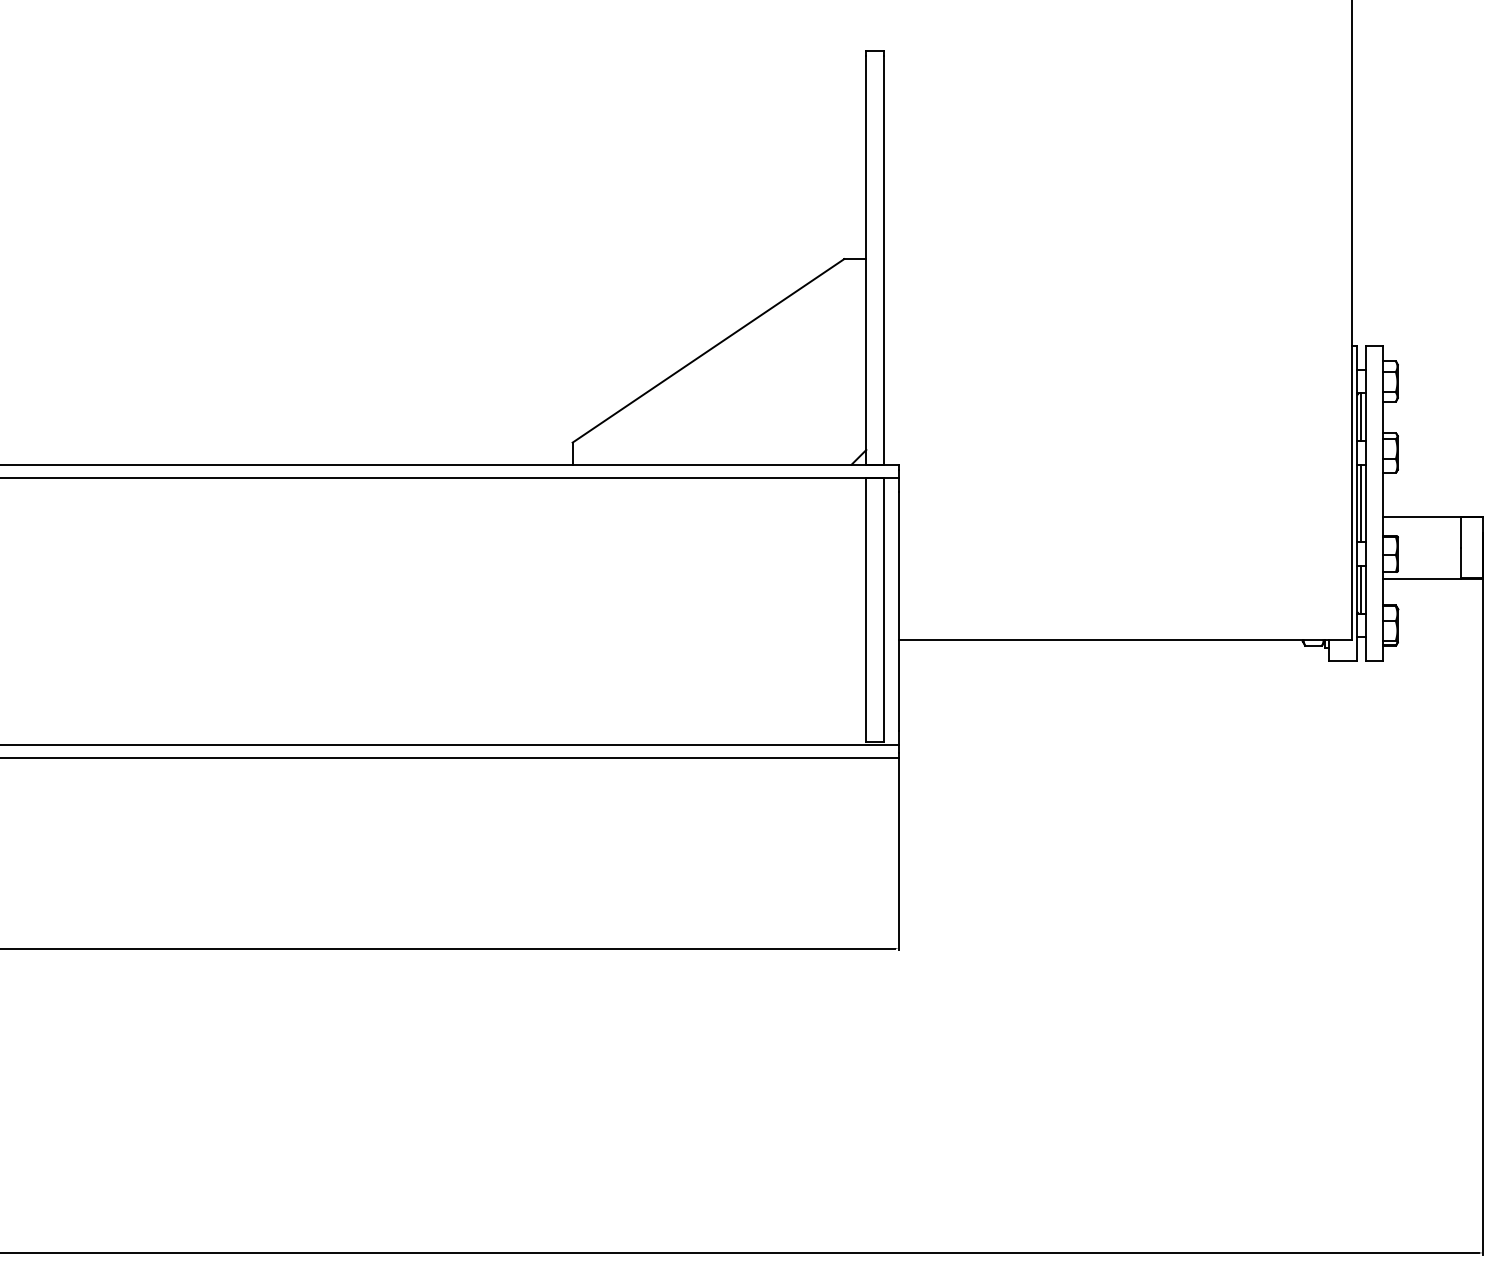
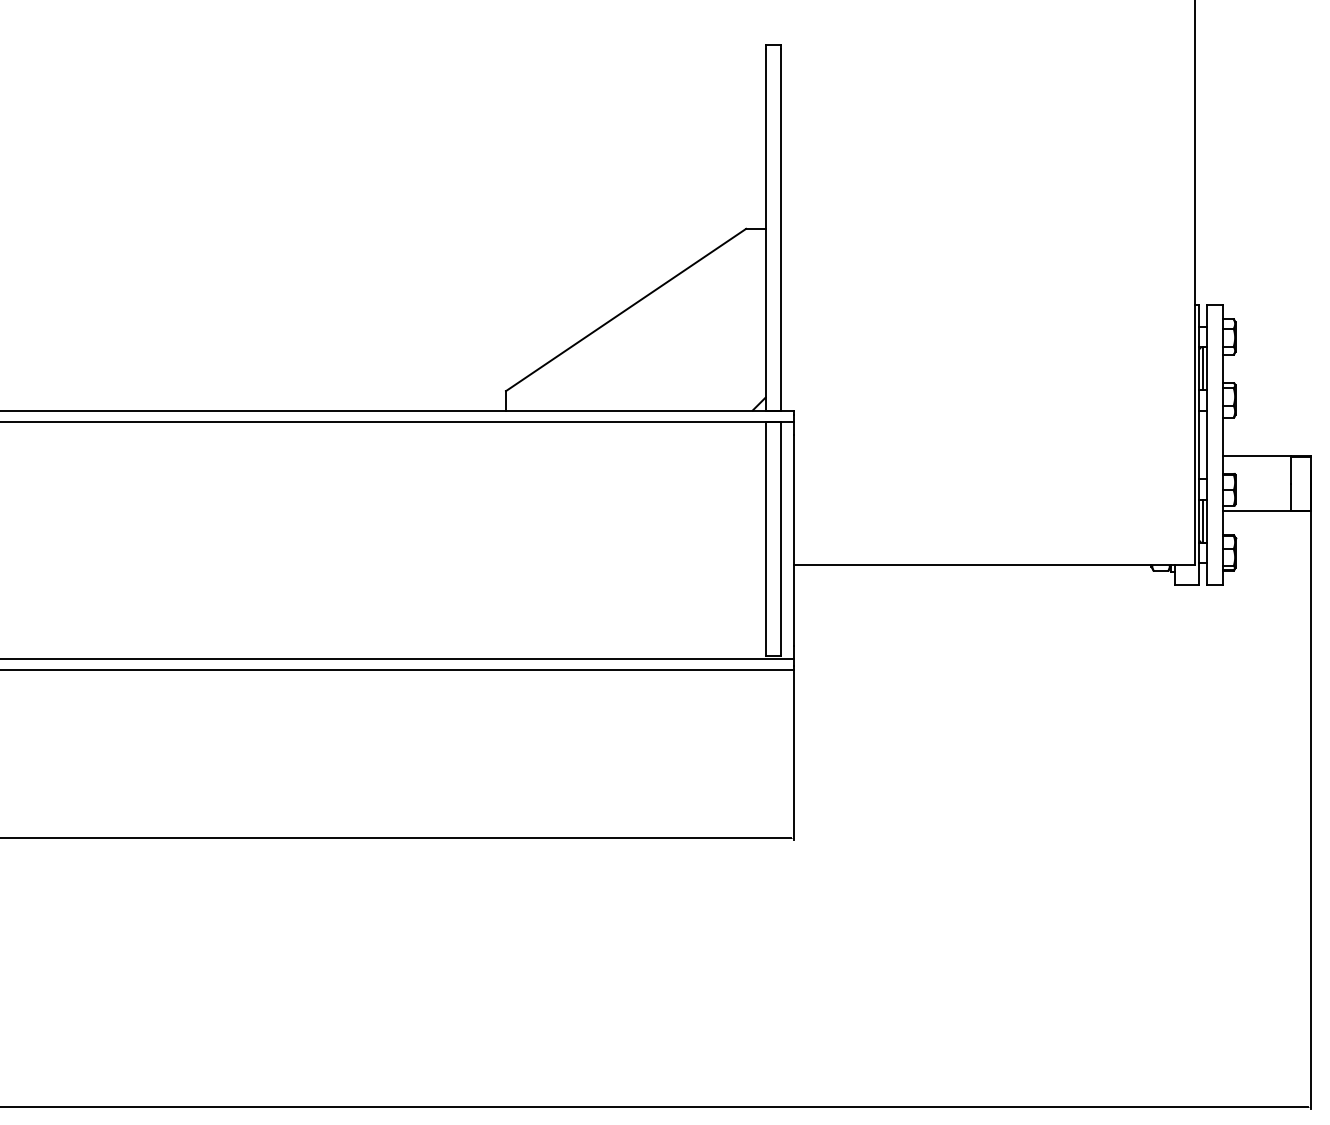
line: (1361, 503) -> (1203, 444), removed

